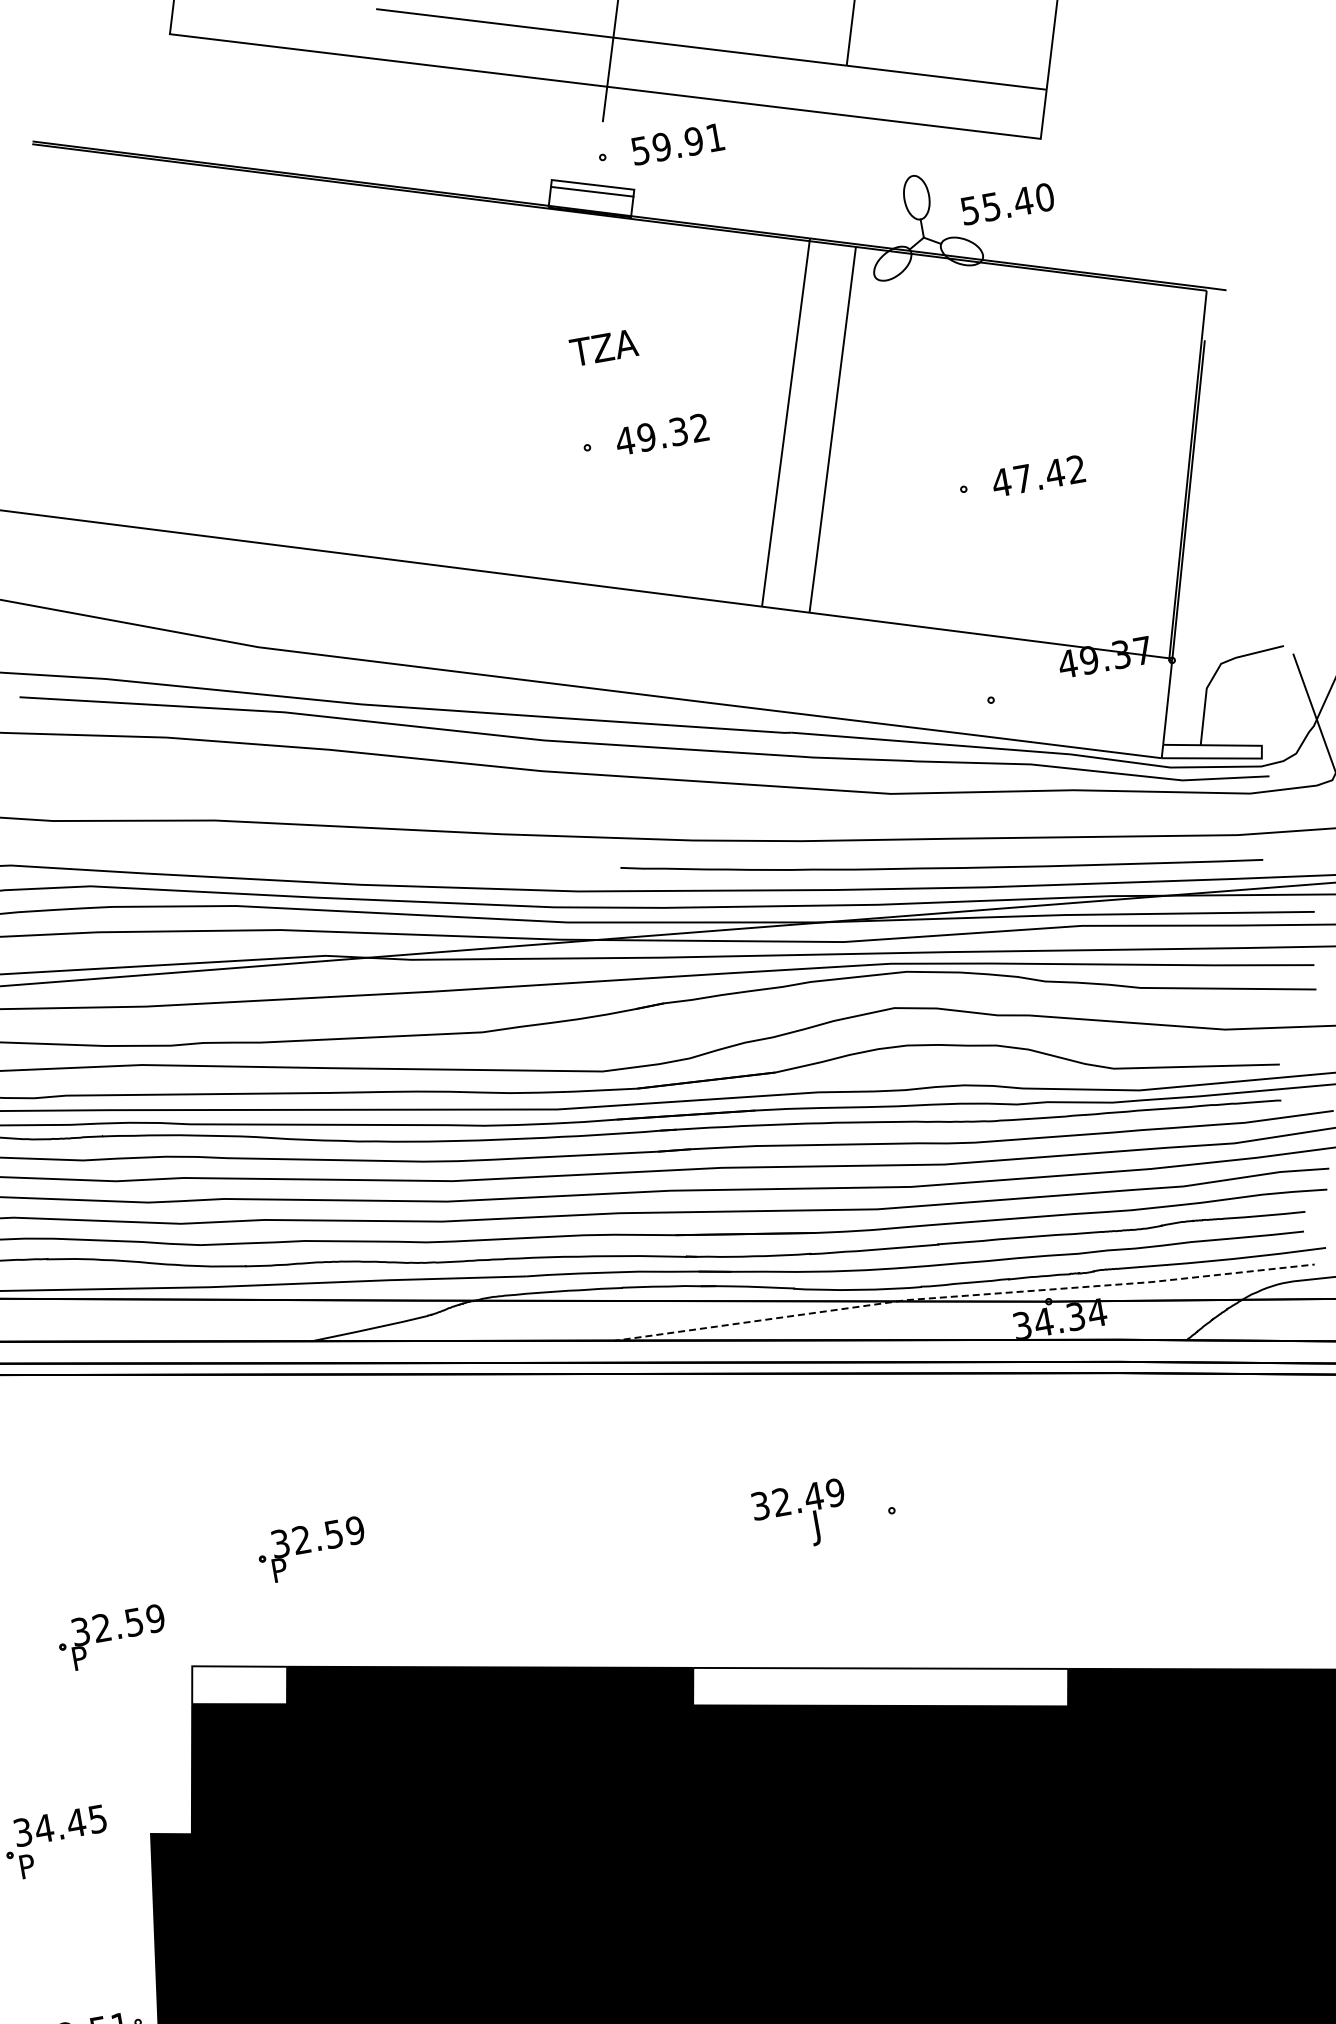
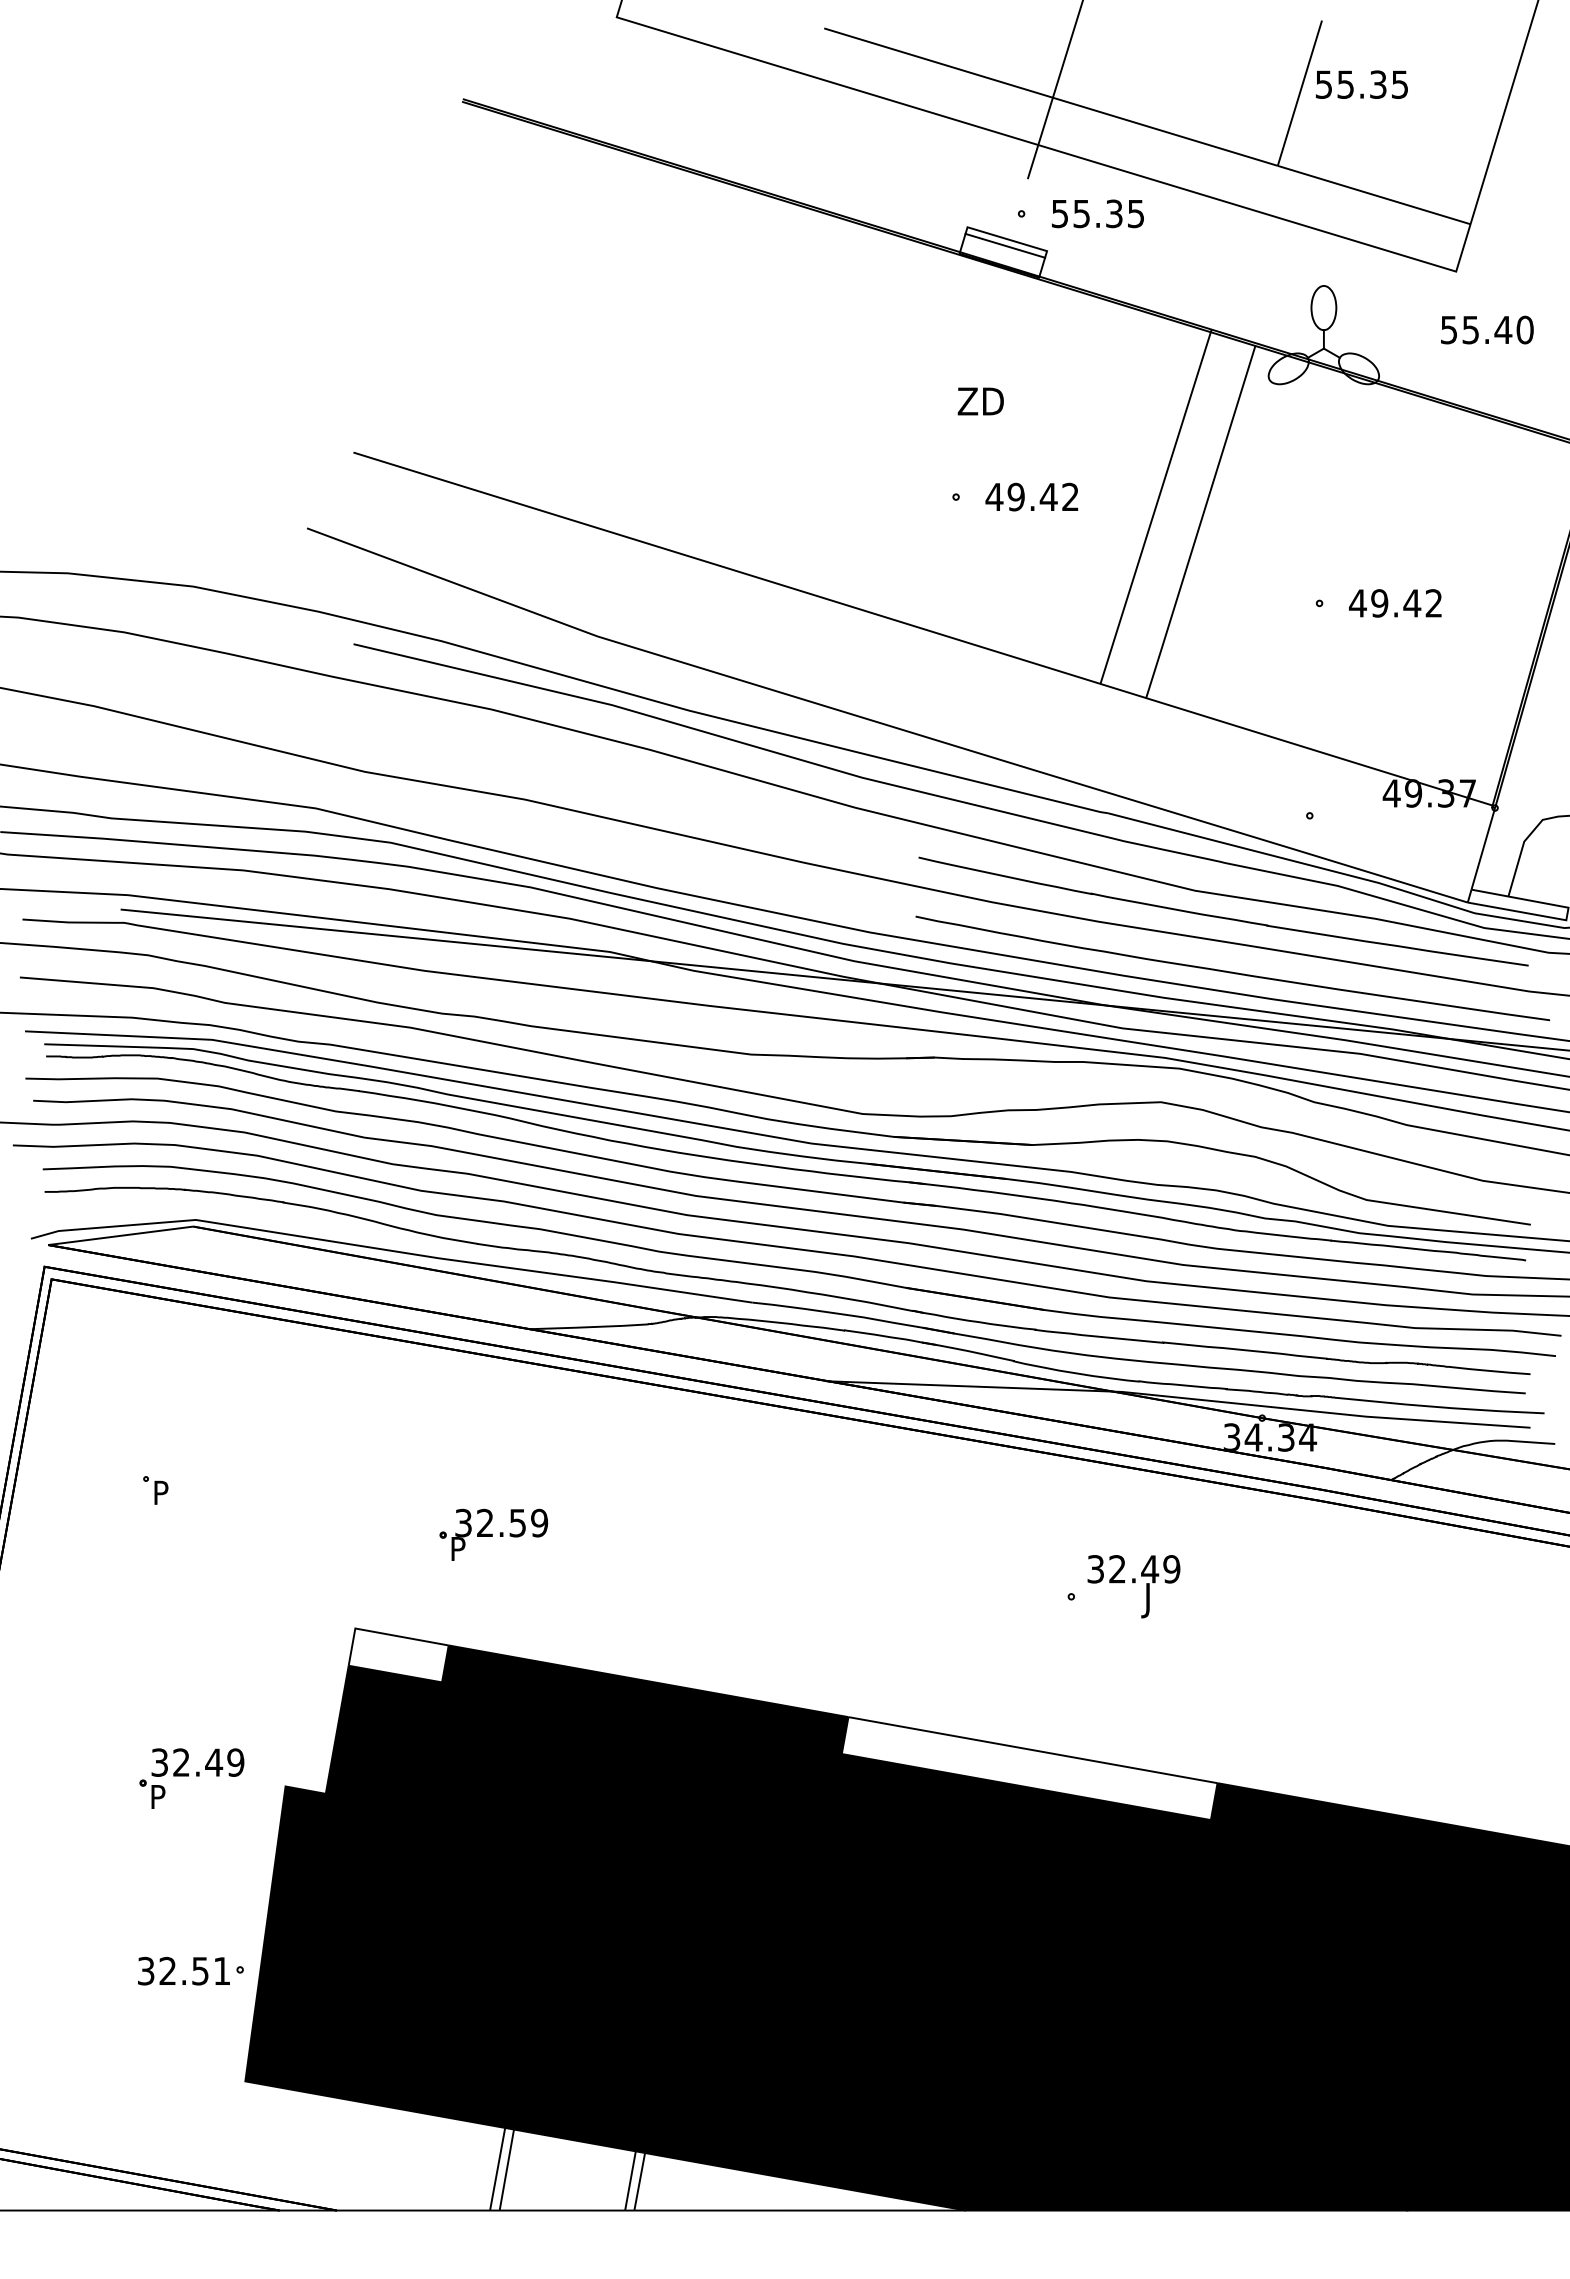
text: (688, 142) -> (1108, 213), 59.91 -> 55.35
text: (1007, 203) -> (1487, 329), moved
text: (603, 347) -> (989, 401), TZA -> ZD
text: (678, 431) -> (1048, 496), 49.32 -> 49.42
text: (1022, 479) -> (1379, 603), 47.42 -> 49.42
curve: (922, 814) -> (1222, 916), added
line: (962, 1295) -> (1178, 1397), dashed -> solid
text: (800, 1516) -> (1133, 1586), moved
part: (112, 1637) -> (281, 1586), removed
text: (70, 1823) -> (208, 1762), 34.45 -> 32.49

